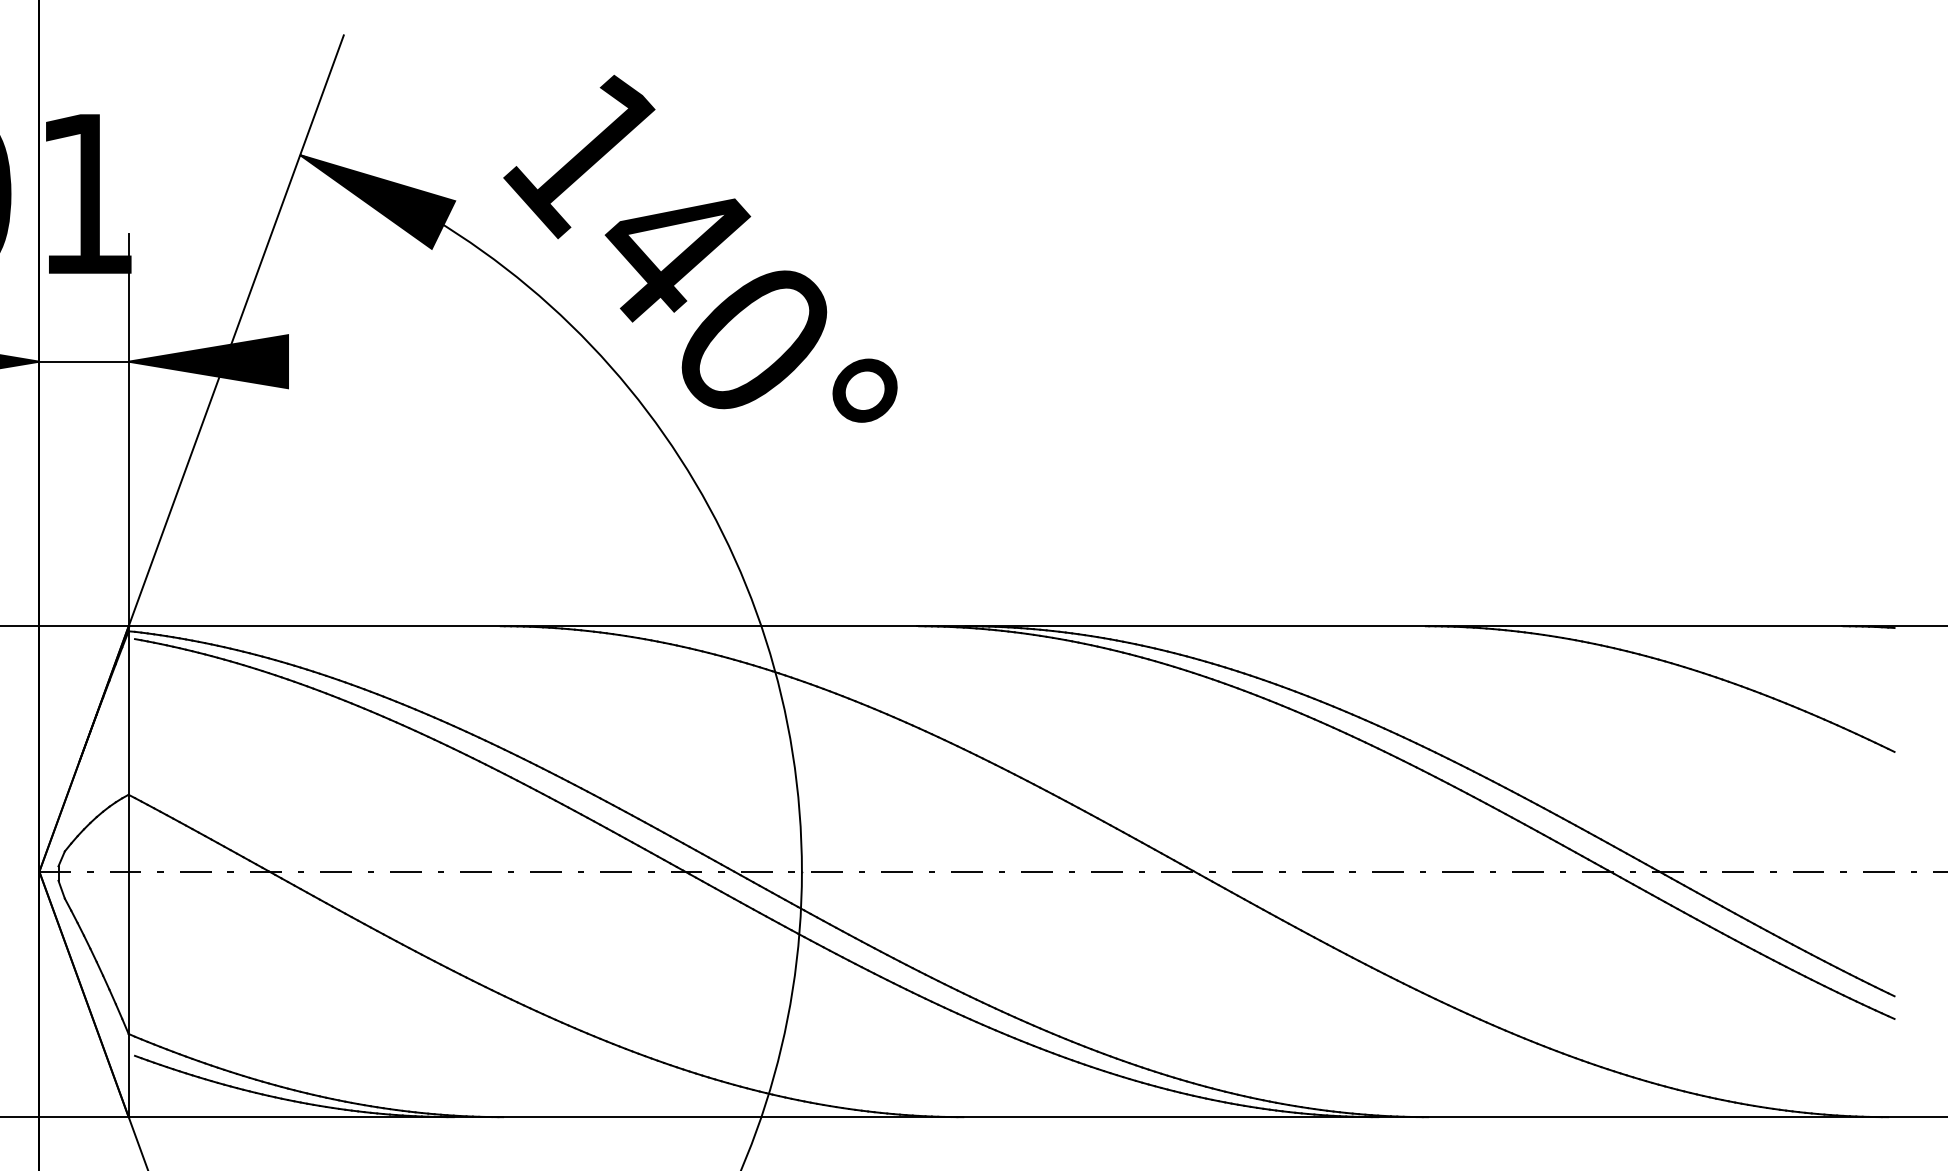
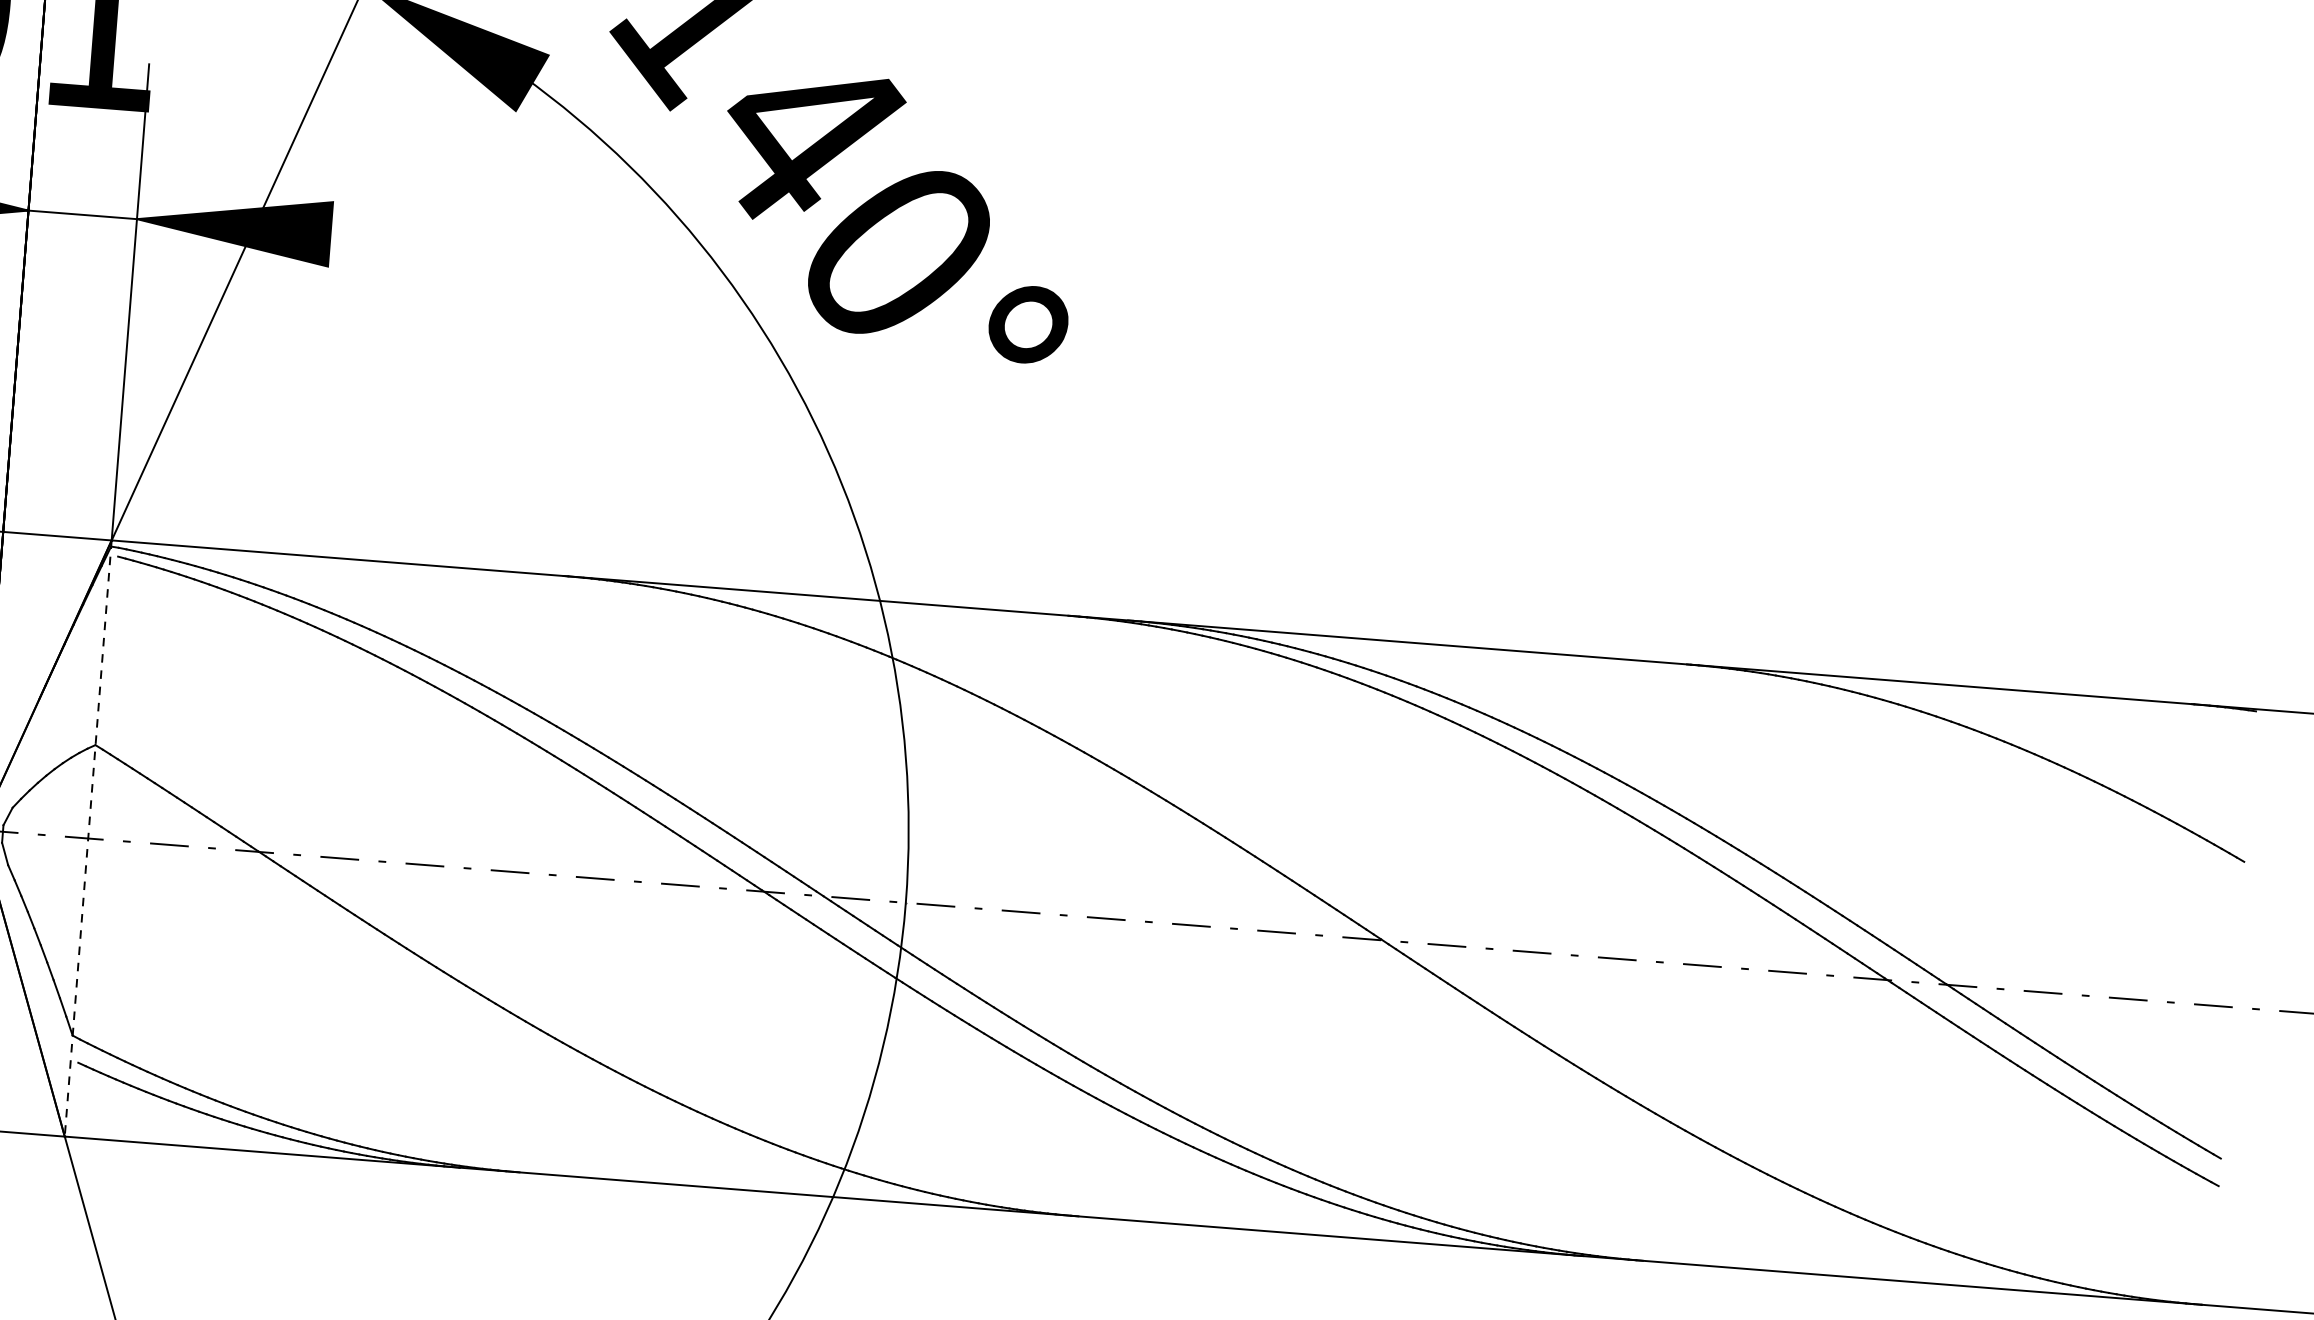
line: (128, 872) -> (87, 839), solid -> dashed

